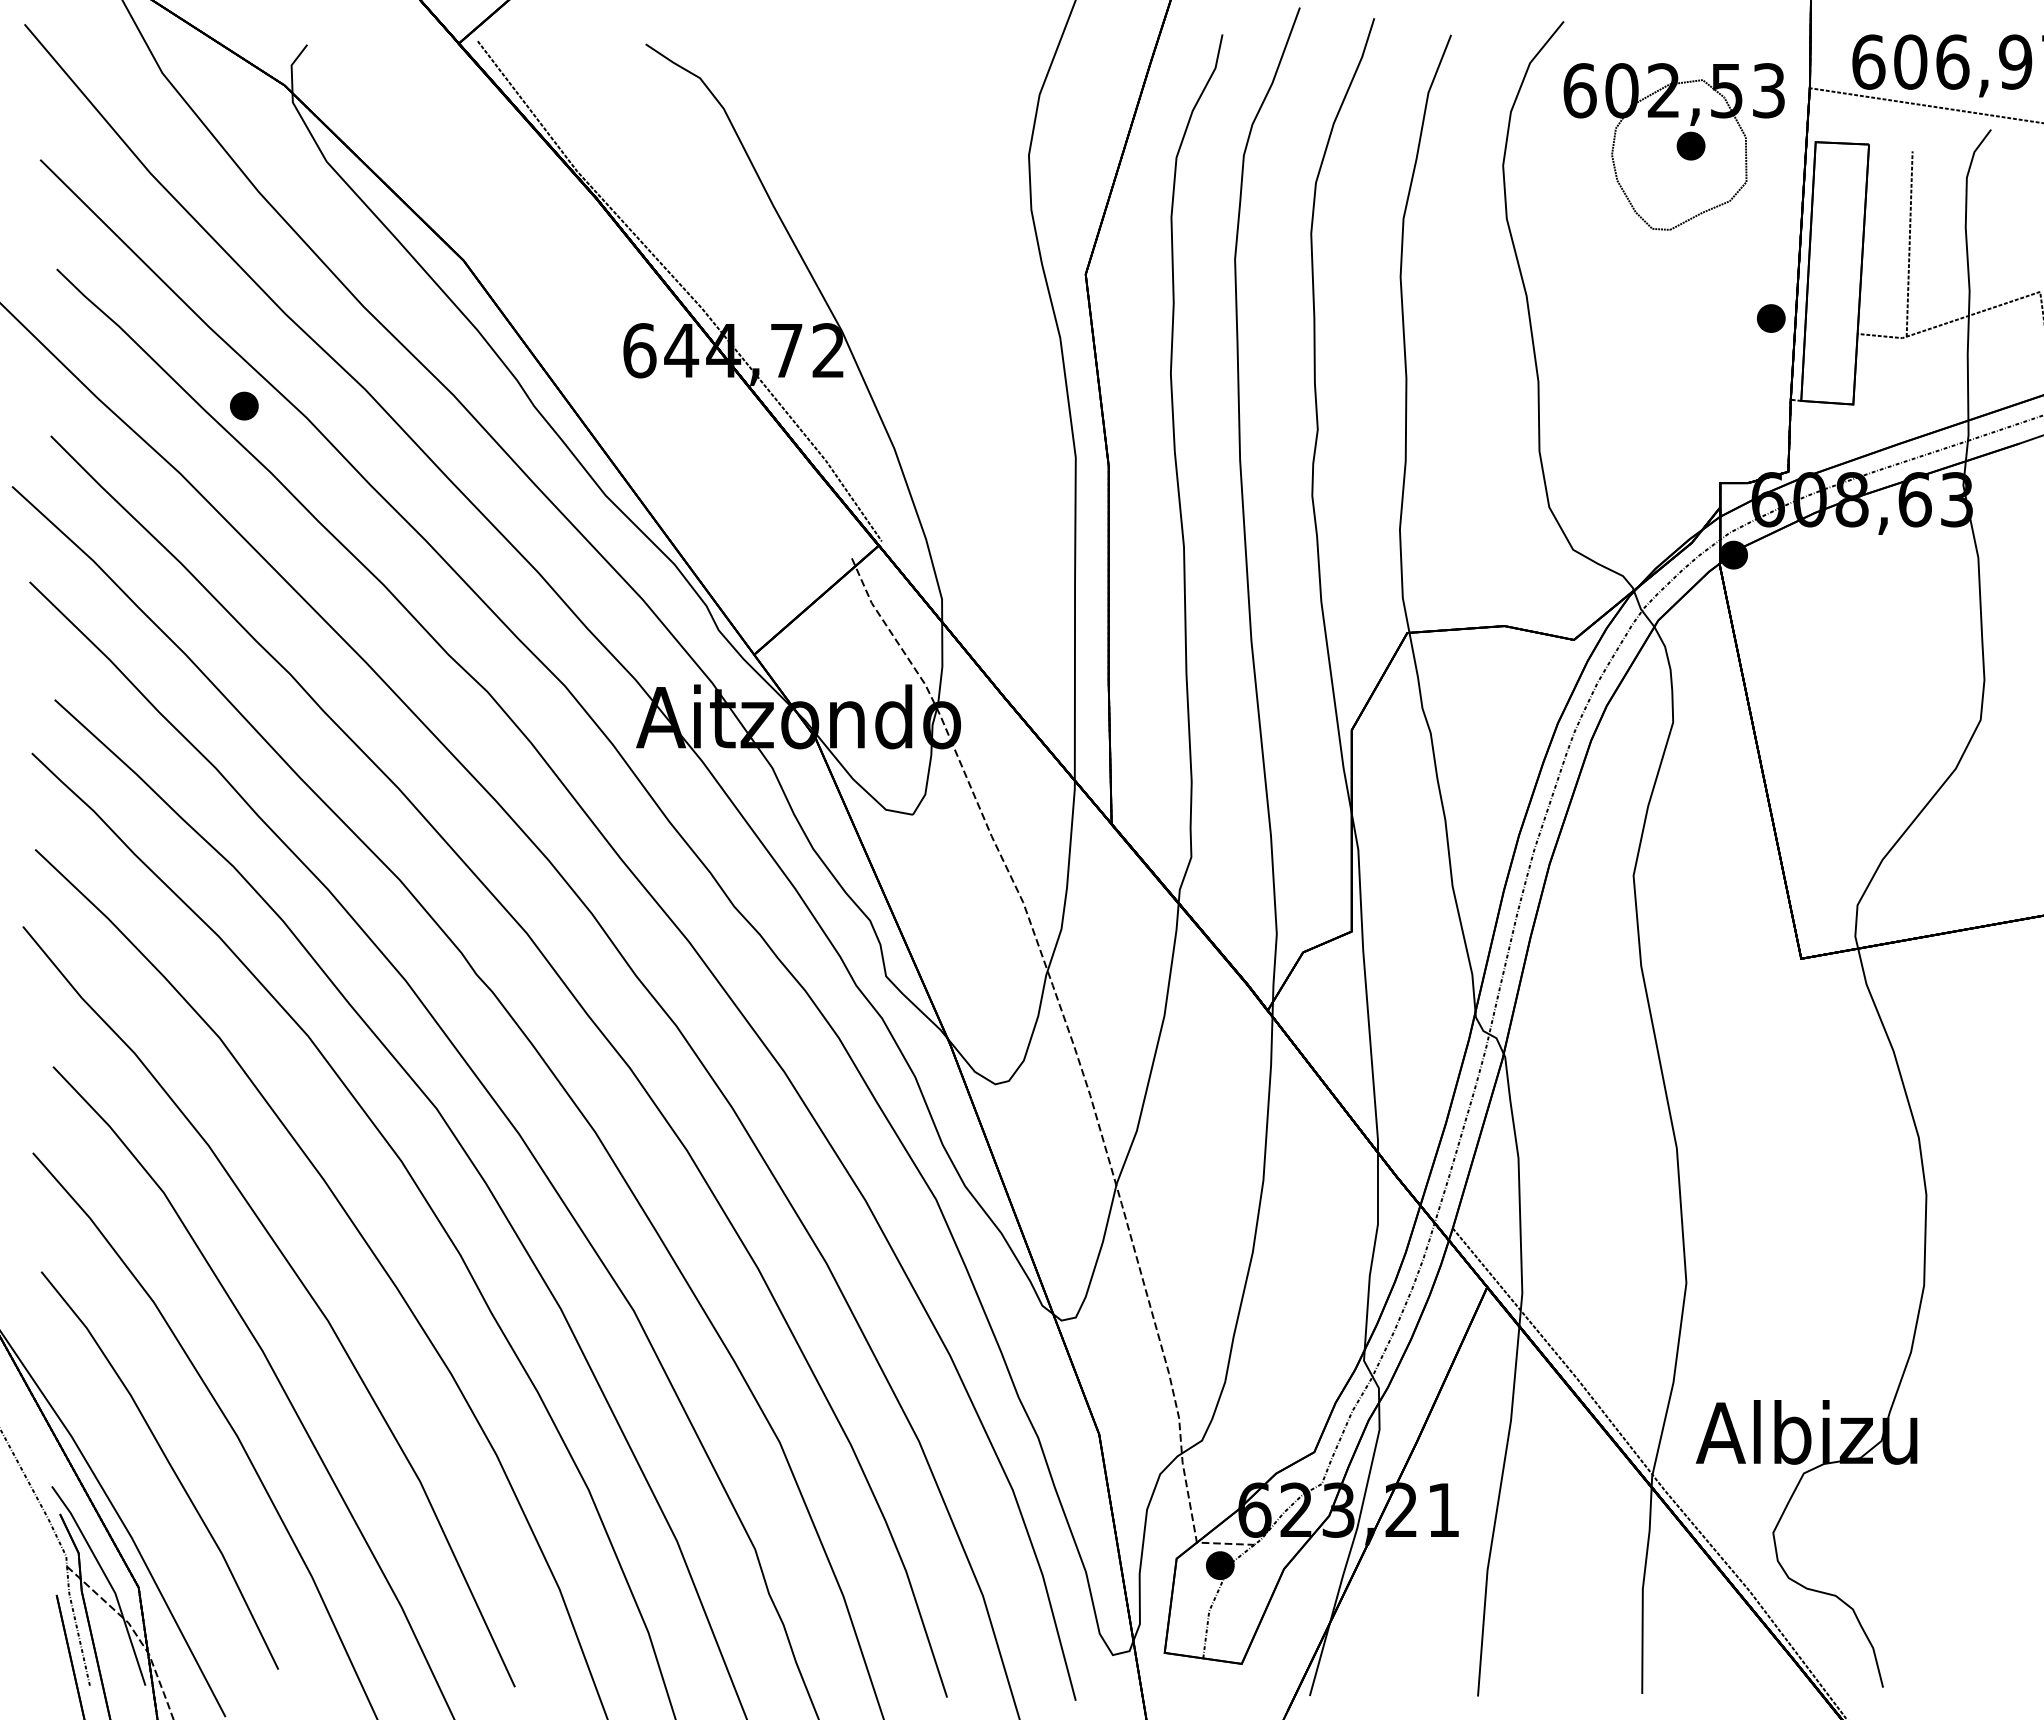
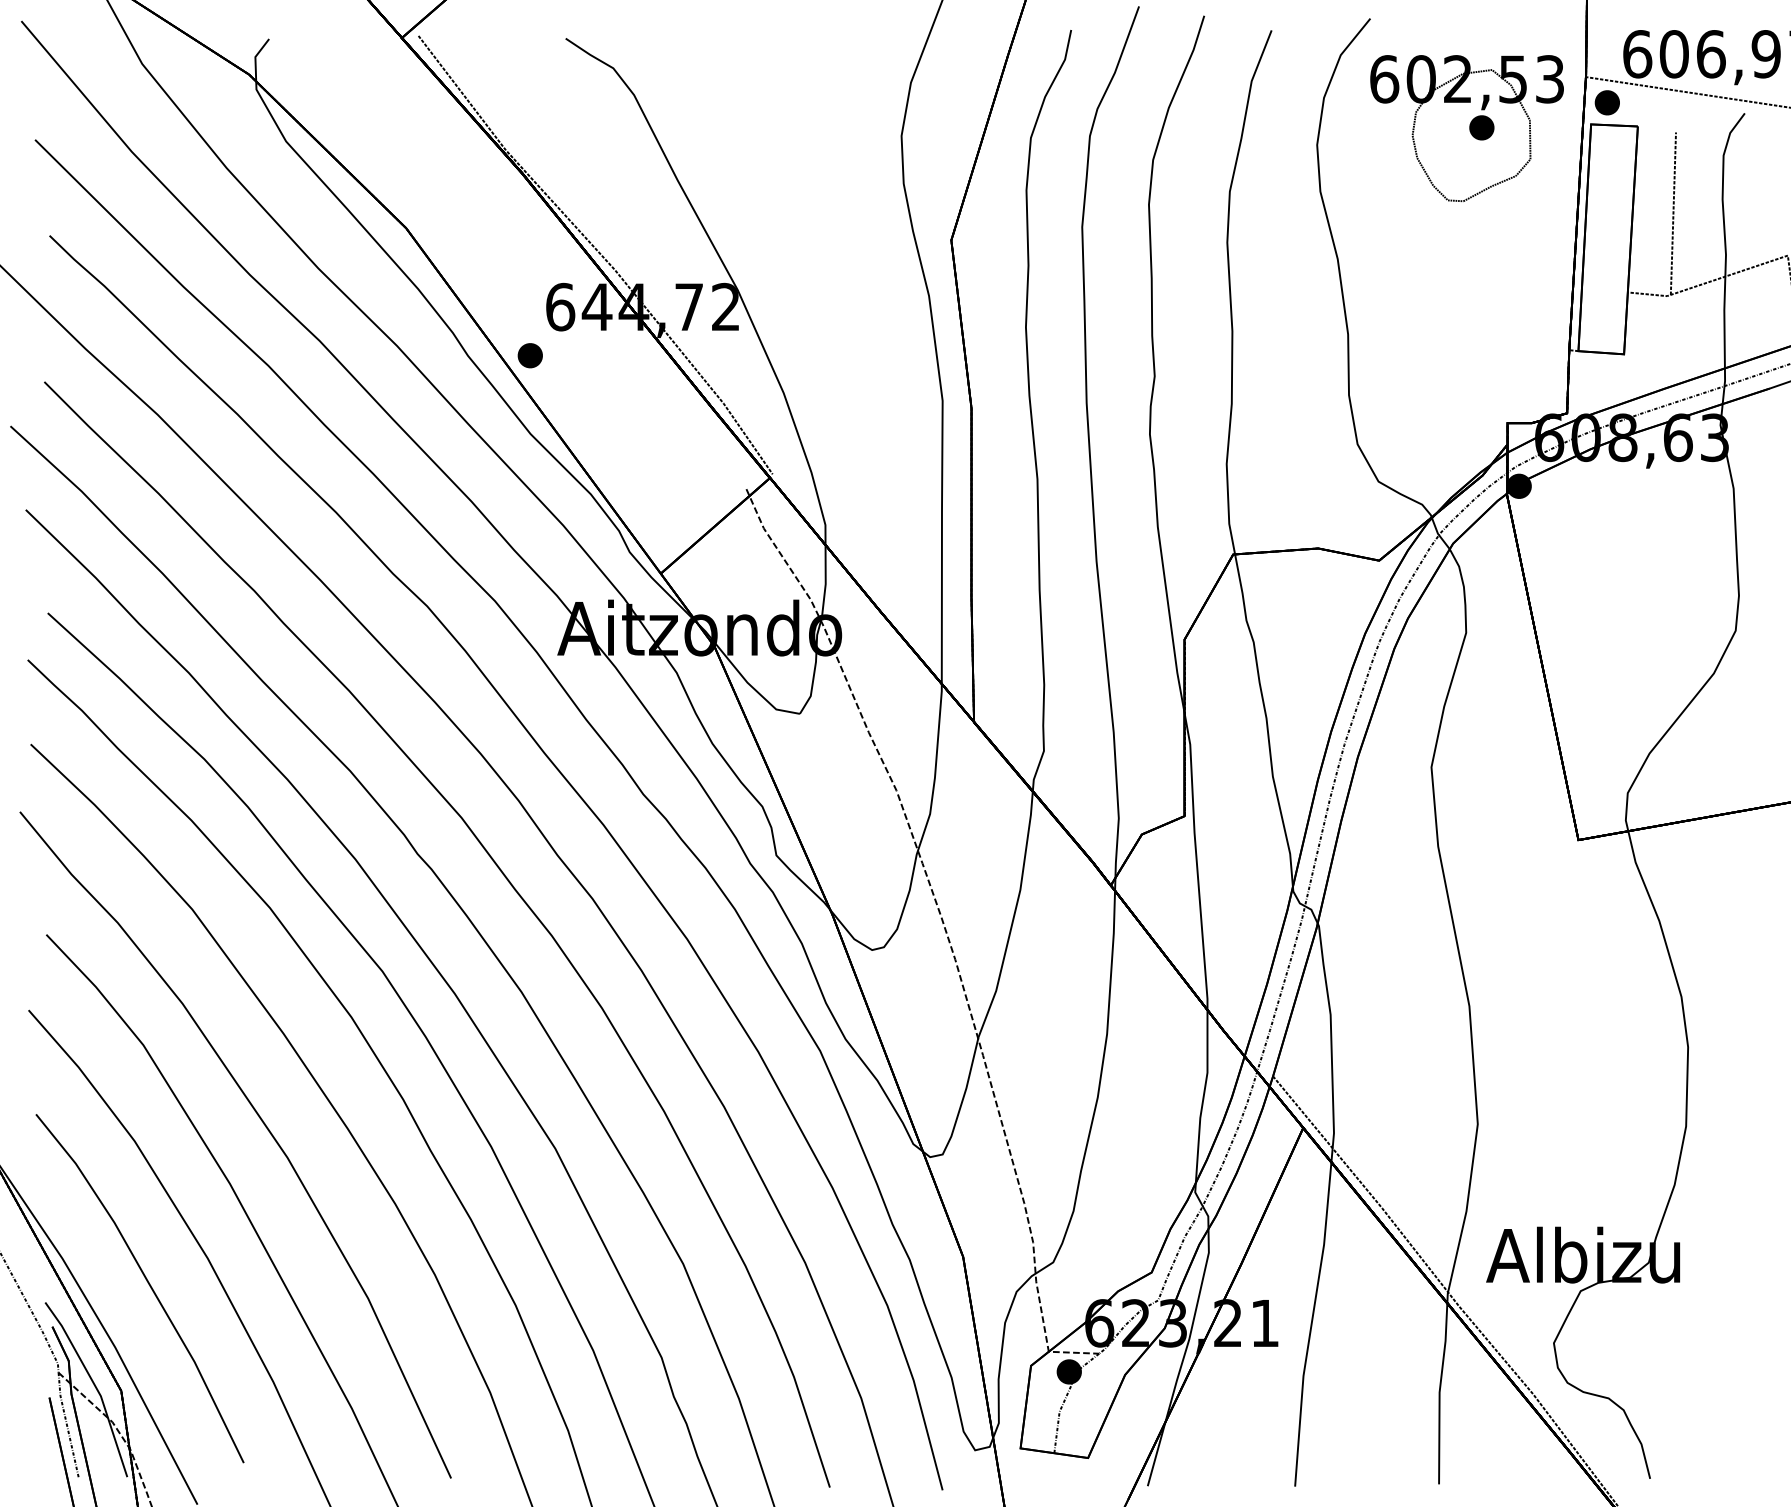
part: (1771, 318) -> (1607, 102), moved
part: (244, 405) -> (530, 355), moved

